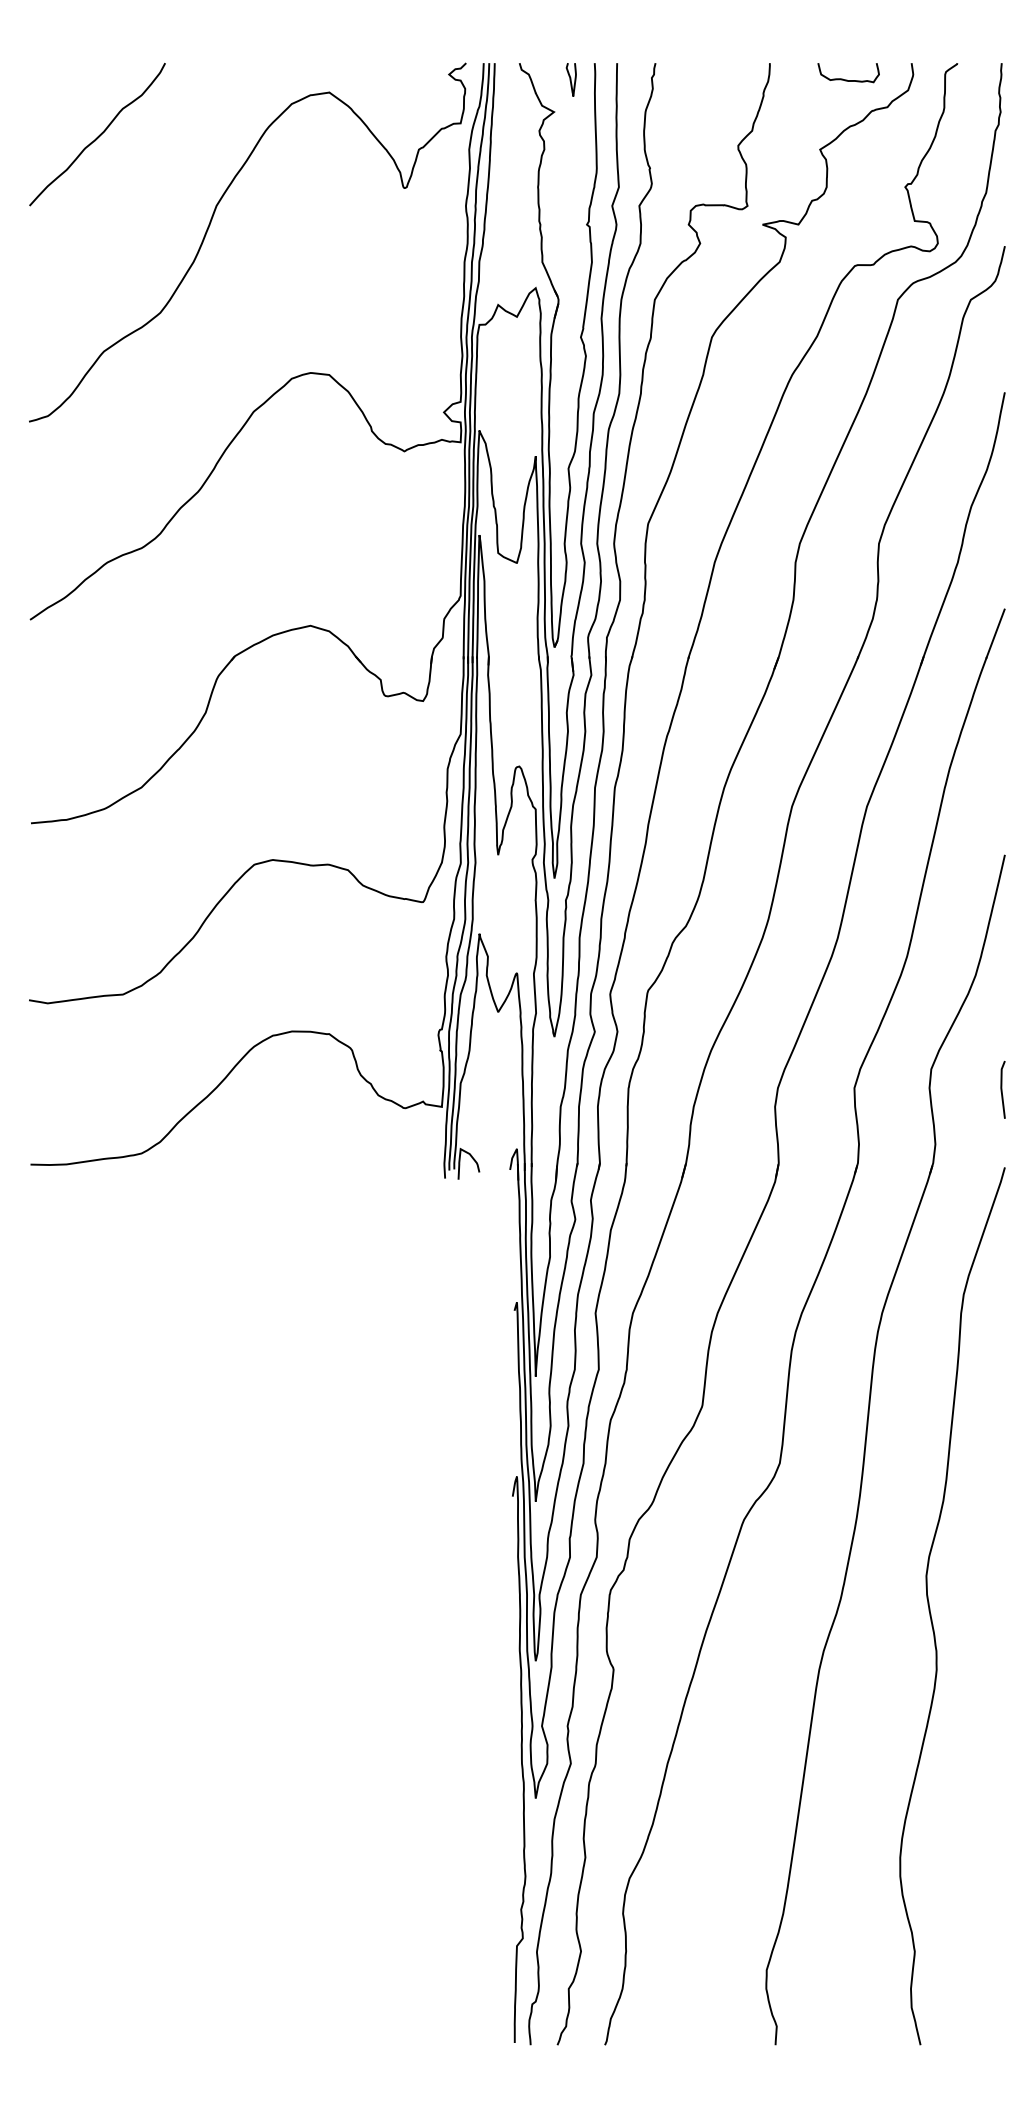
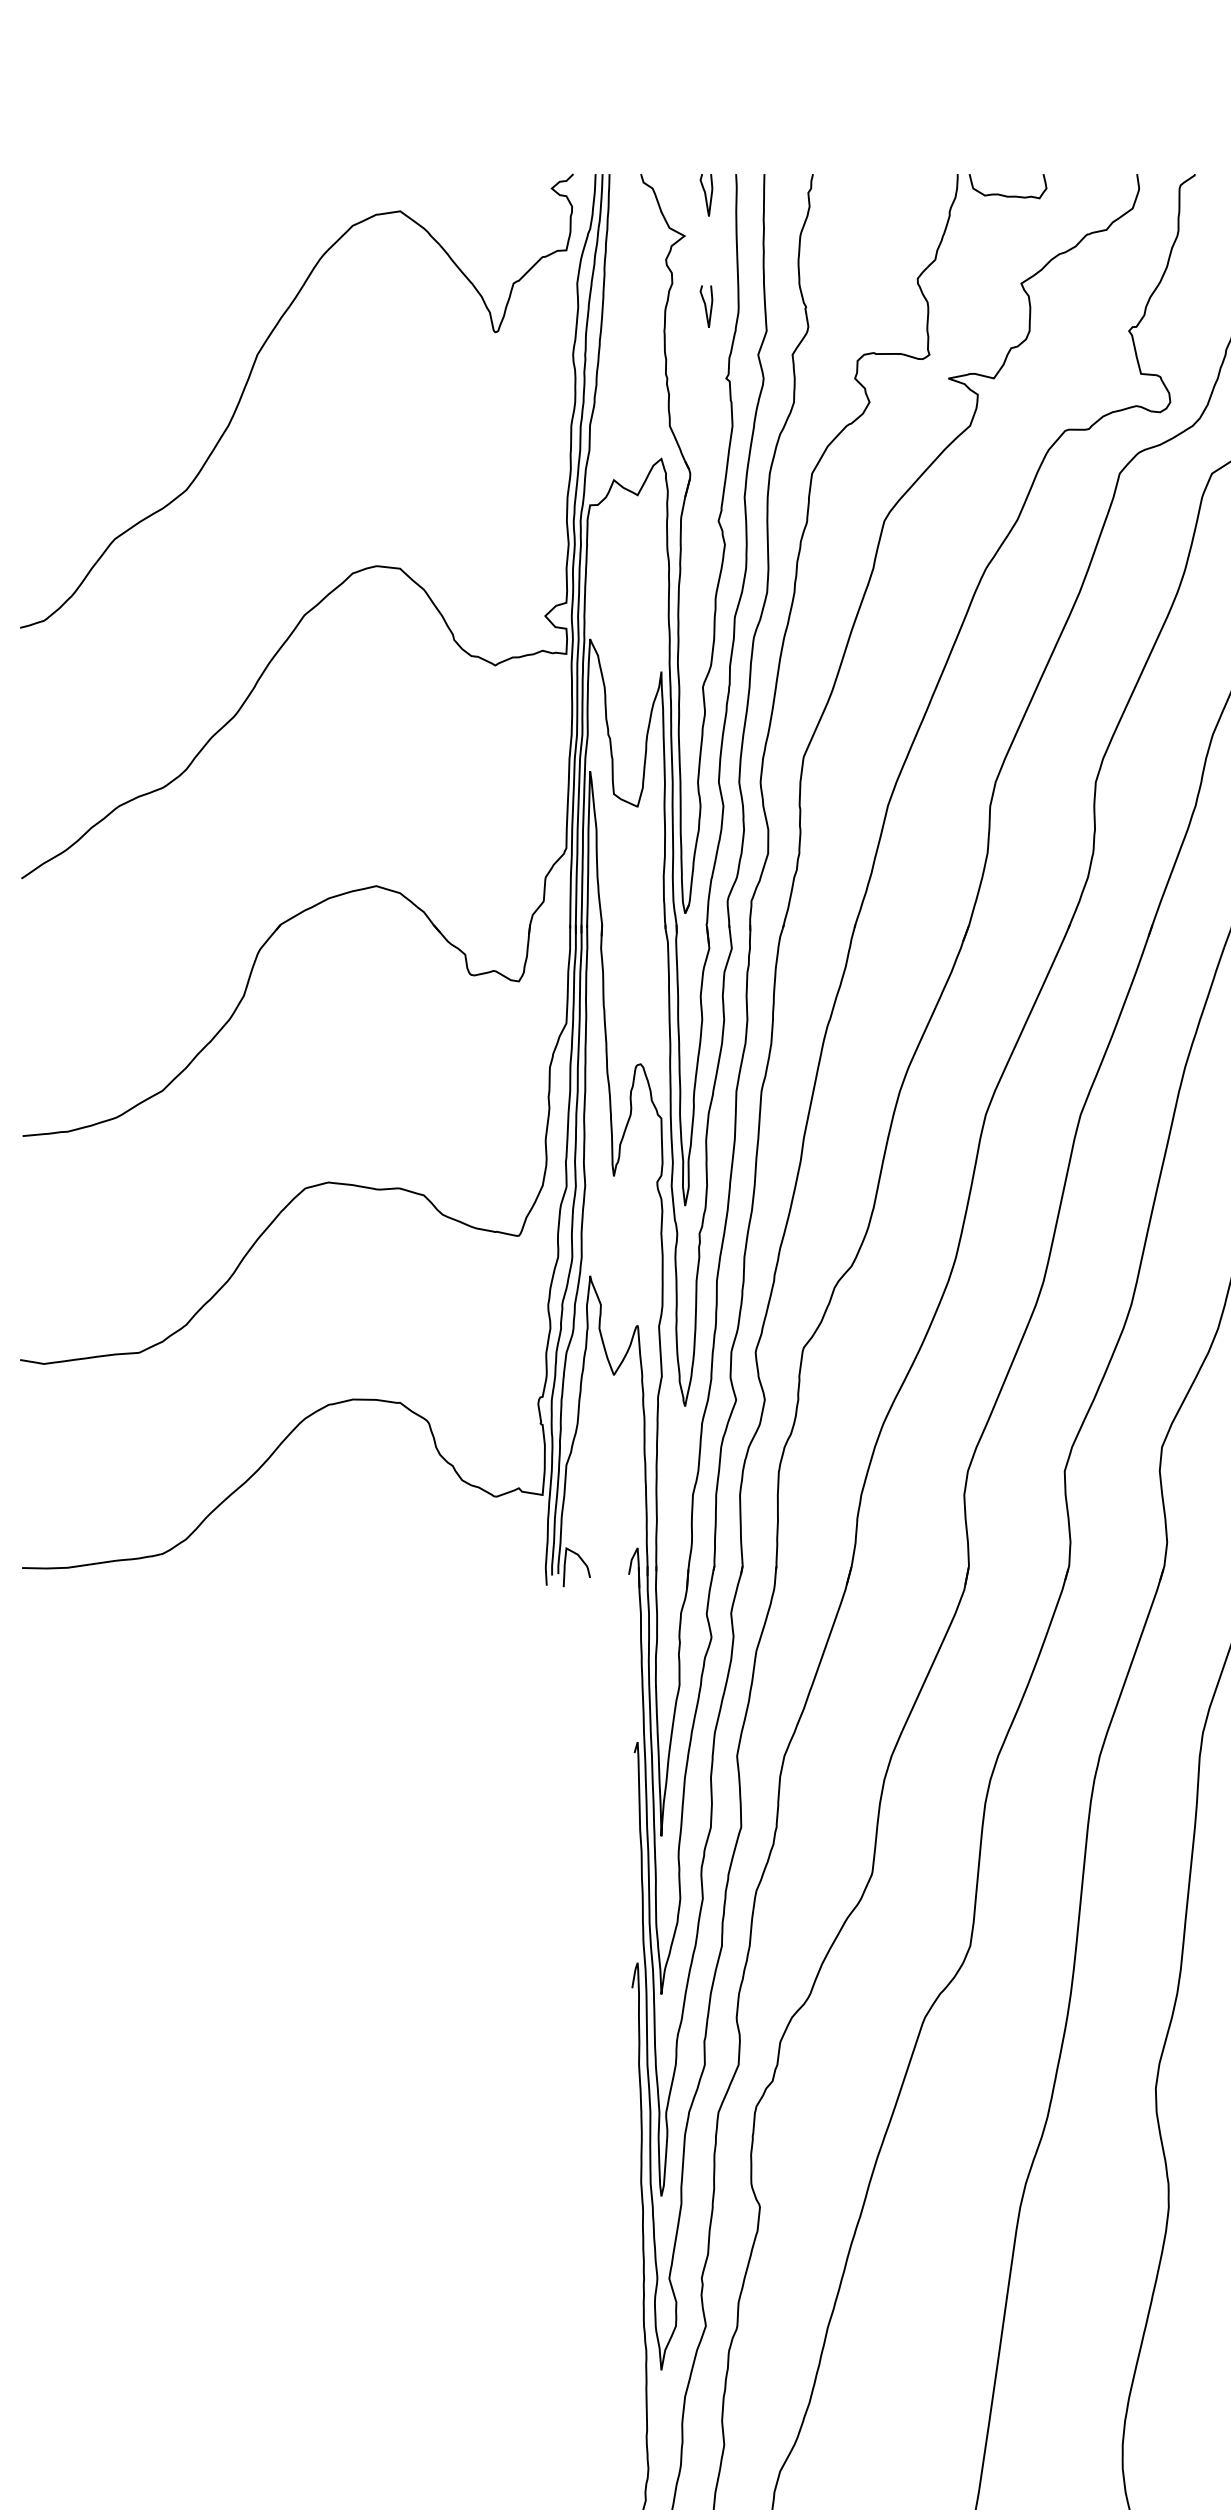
curve: (847, 79) -> (1006, 194), moved
curve: (98, 135) -> (108, 265), removed
curve: (570, 167) -> (705, 306), added

